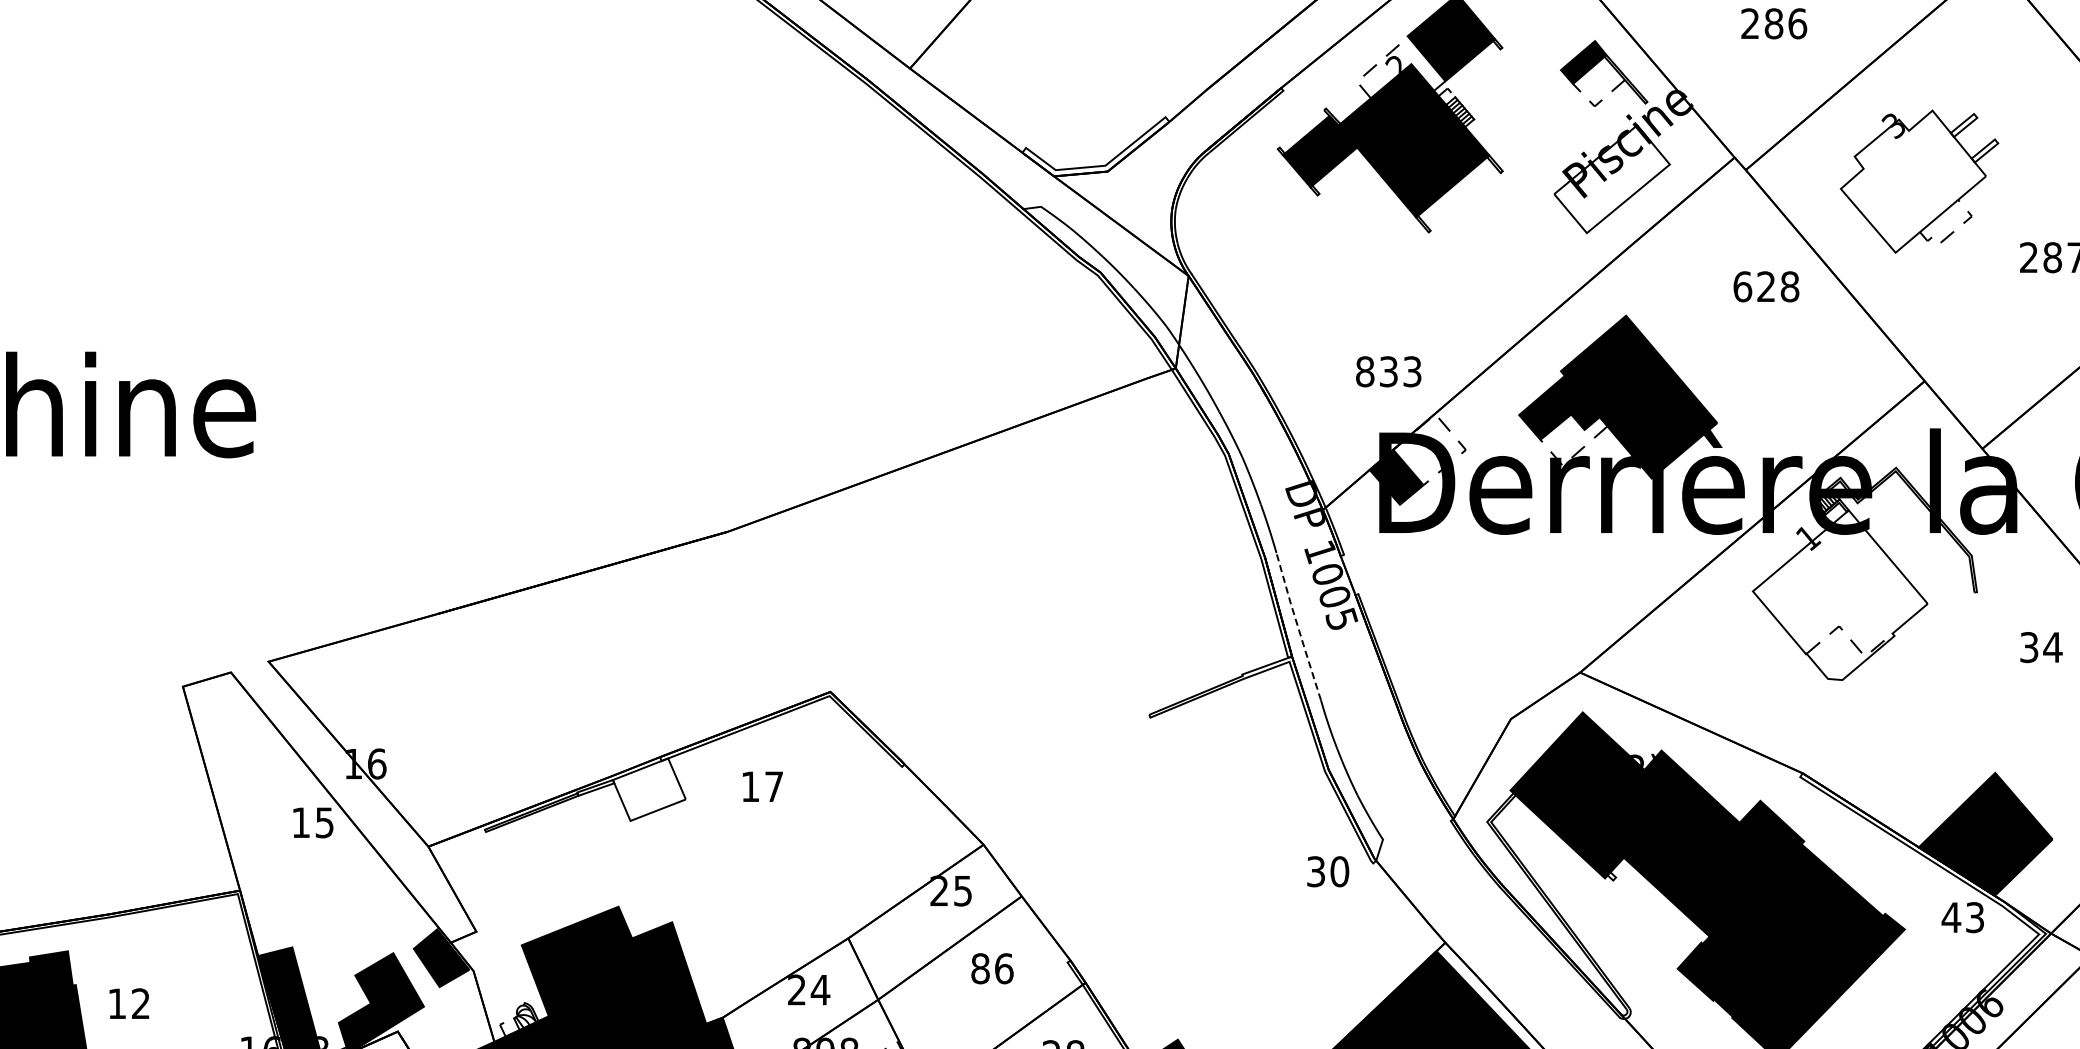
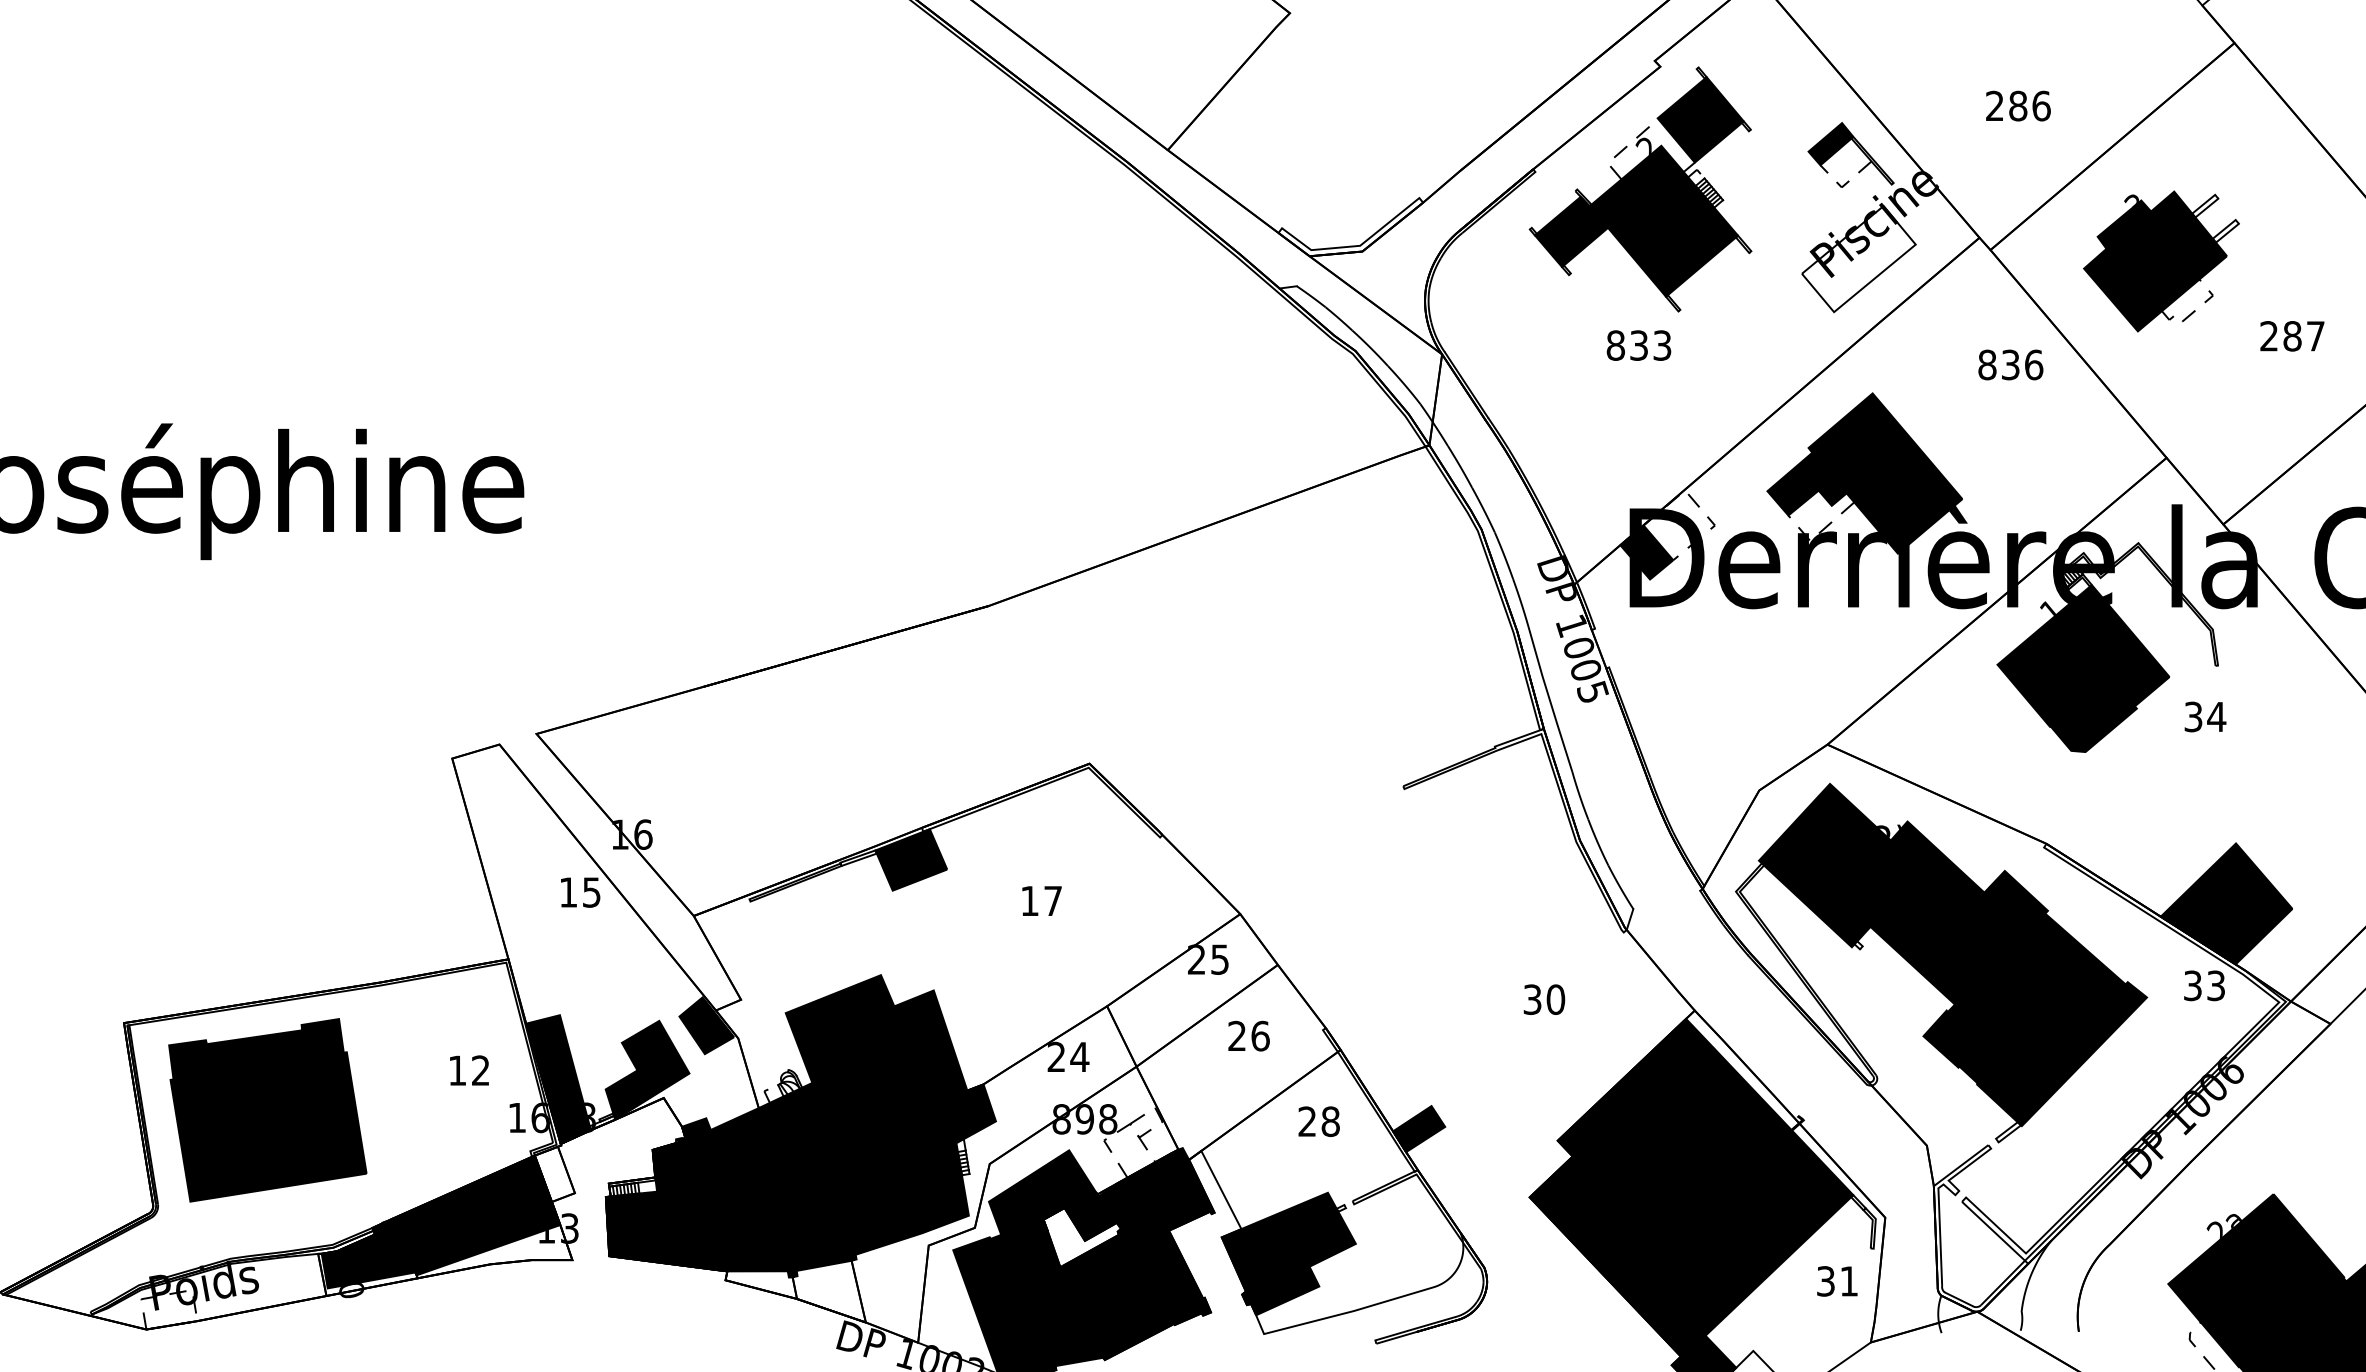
fill: (1913, 181) -> (2155, 261), added
text: (1766, 286) -> (2010, 364), 628 -> 836
text: (1388, 371) -> (1638, 345), moved
fill: (1840, 595) -> (2083, 668), added
line: (1297, 625) -> (1549, 698), dashed -> solid
text: (2041, 647) -> (2205, 716), moved
text: (762, 786) -> (1041, 900), moved
fill: (649, 789) -> (911, 859), added
text: (1328, 871) -> (1544, 999), moved
text: (1951, 917) -> (2192, 985), 43 -> 33
text: (980, 969) -> (1237, 1036), 86 -> 26
text: (129, 1003) -> (469, 1070), moved

